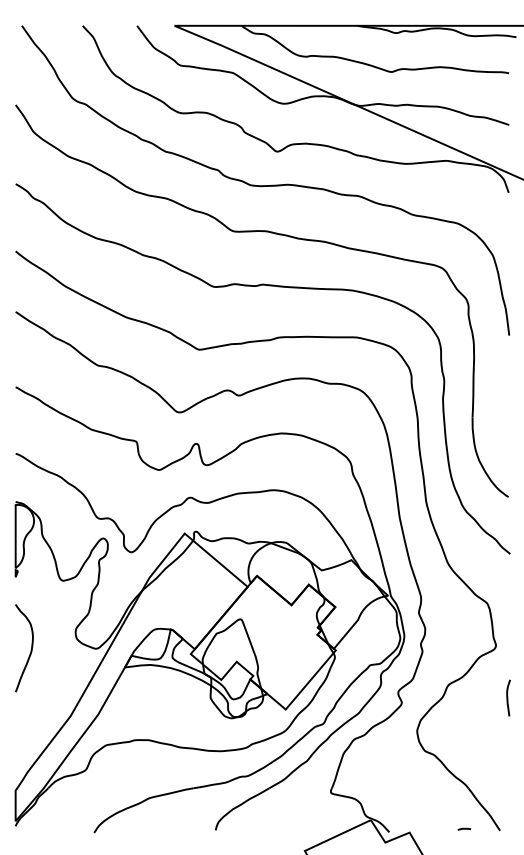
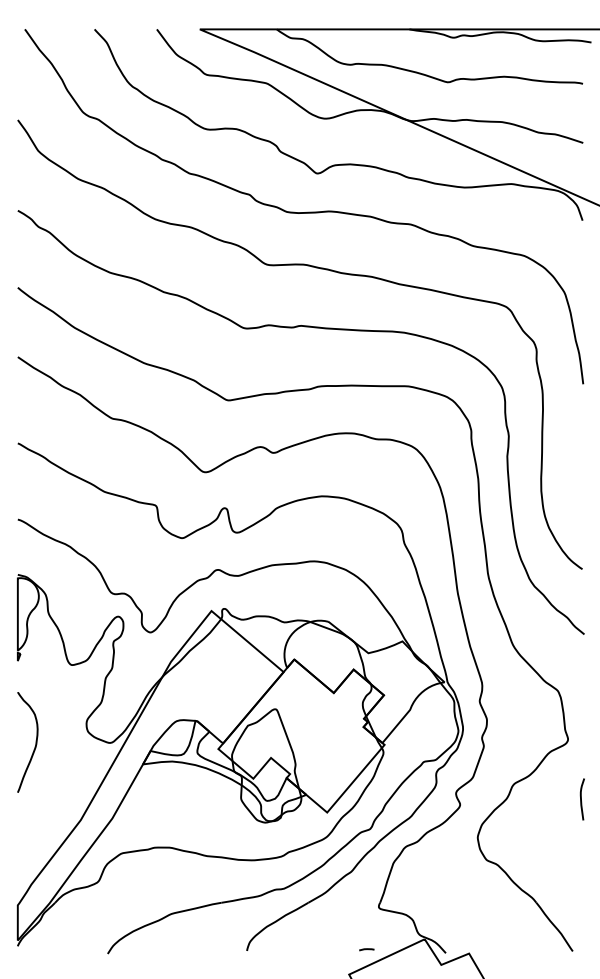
line: (464, 829) -> (366, 949), moved

